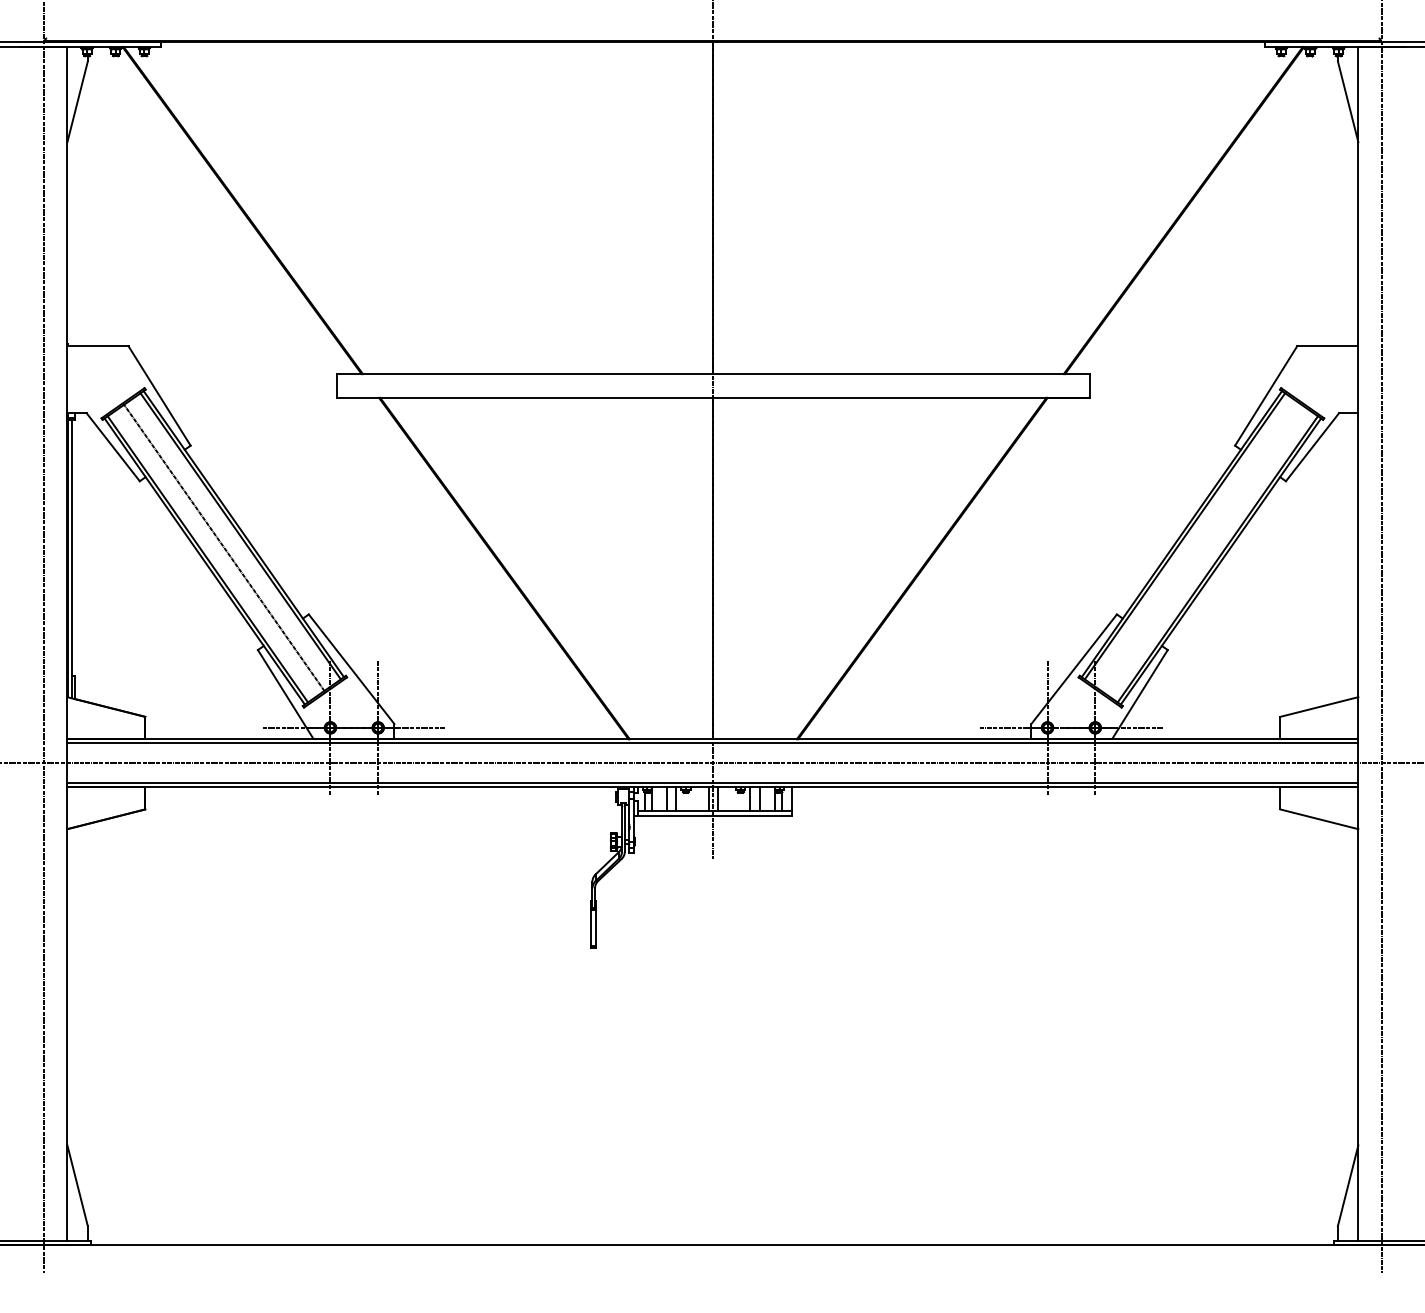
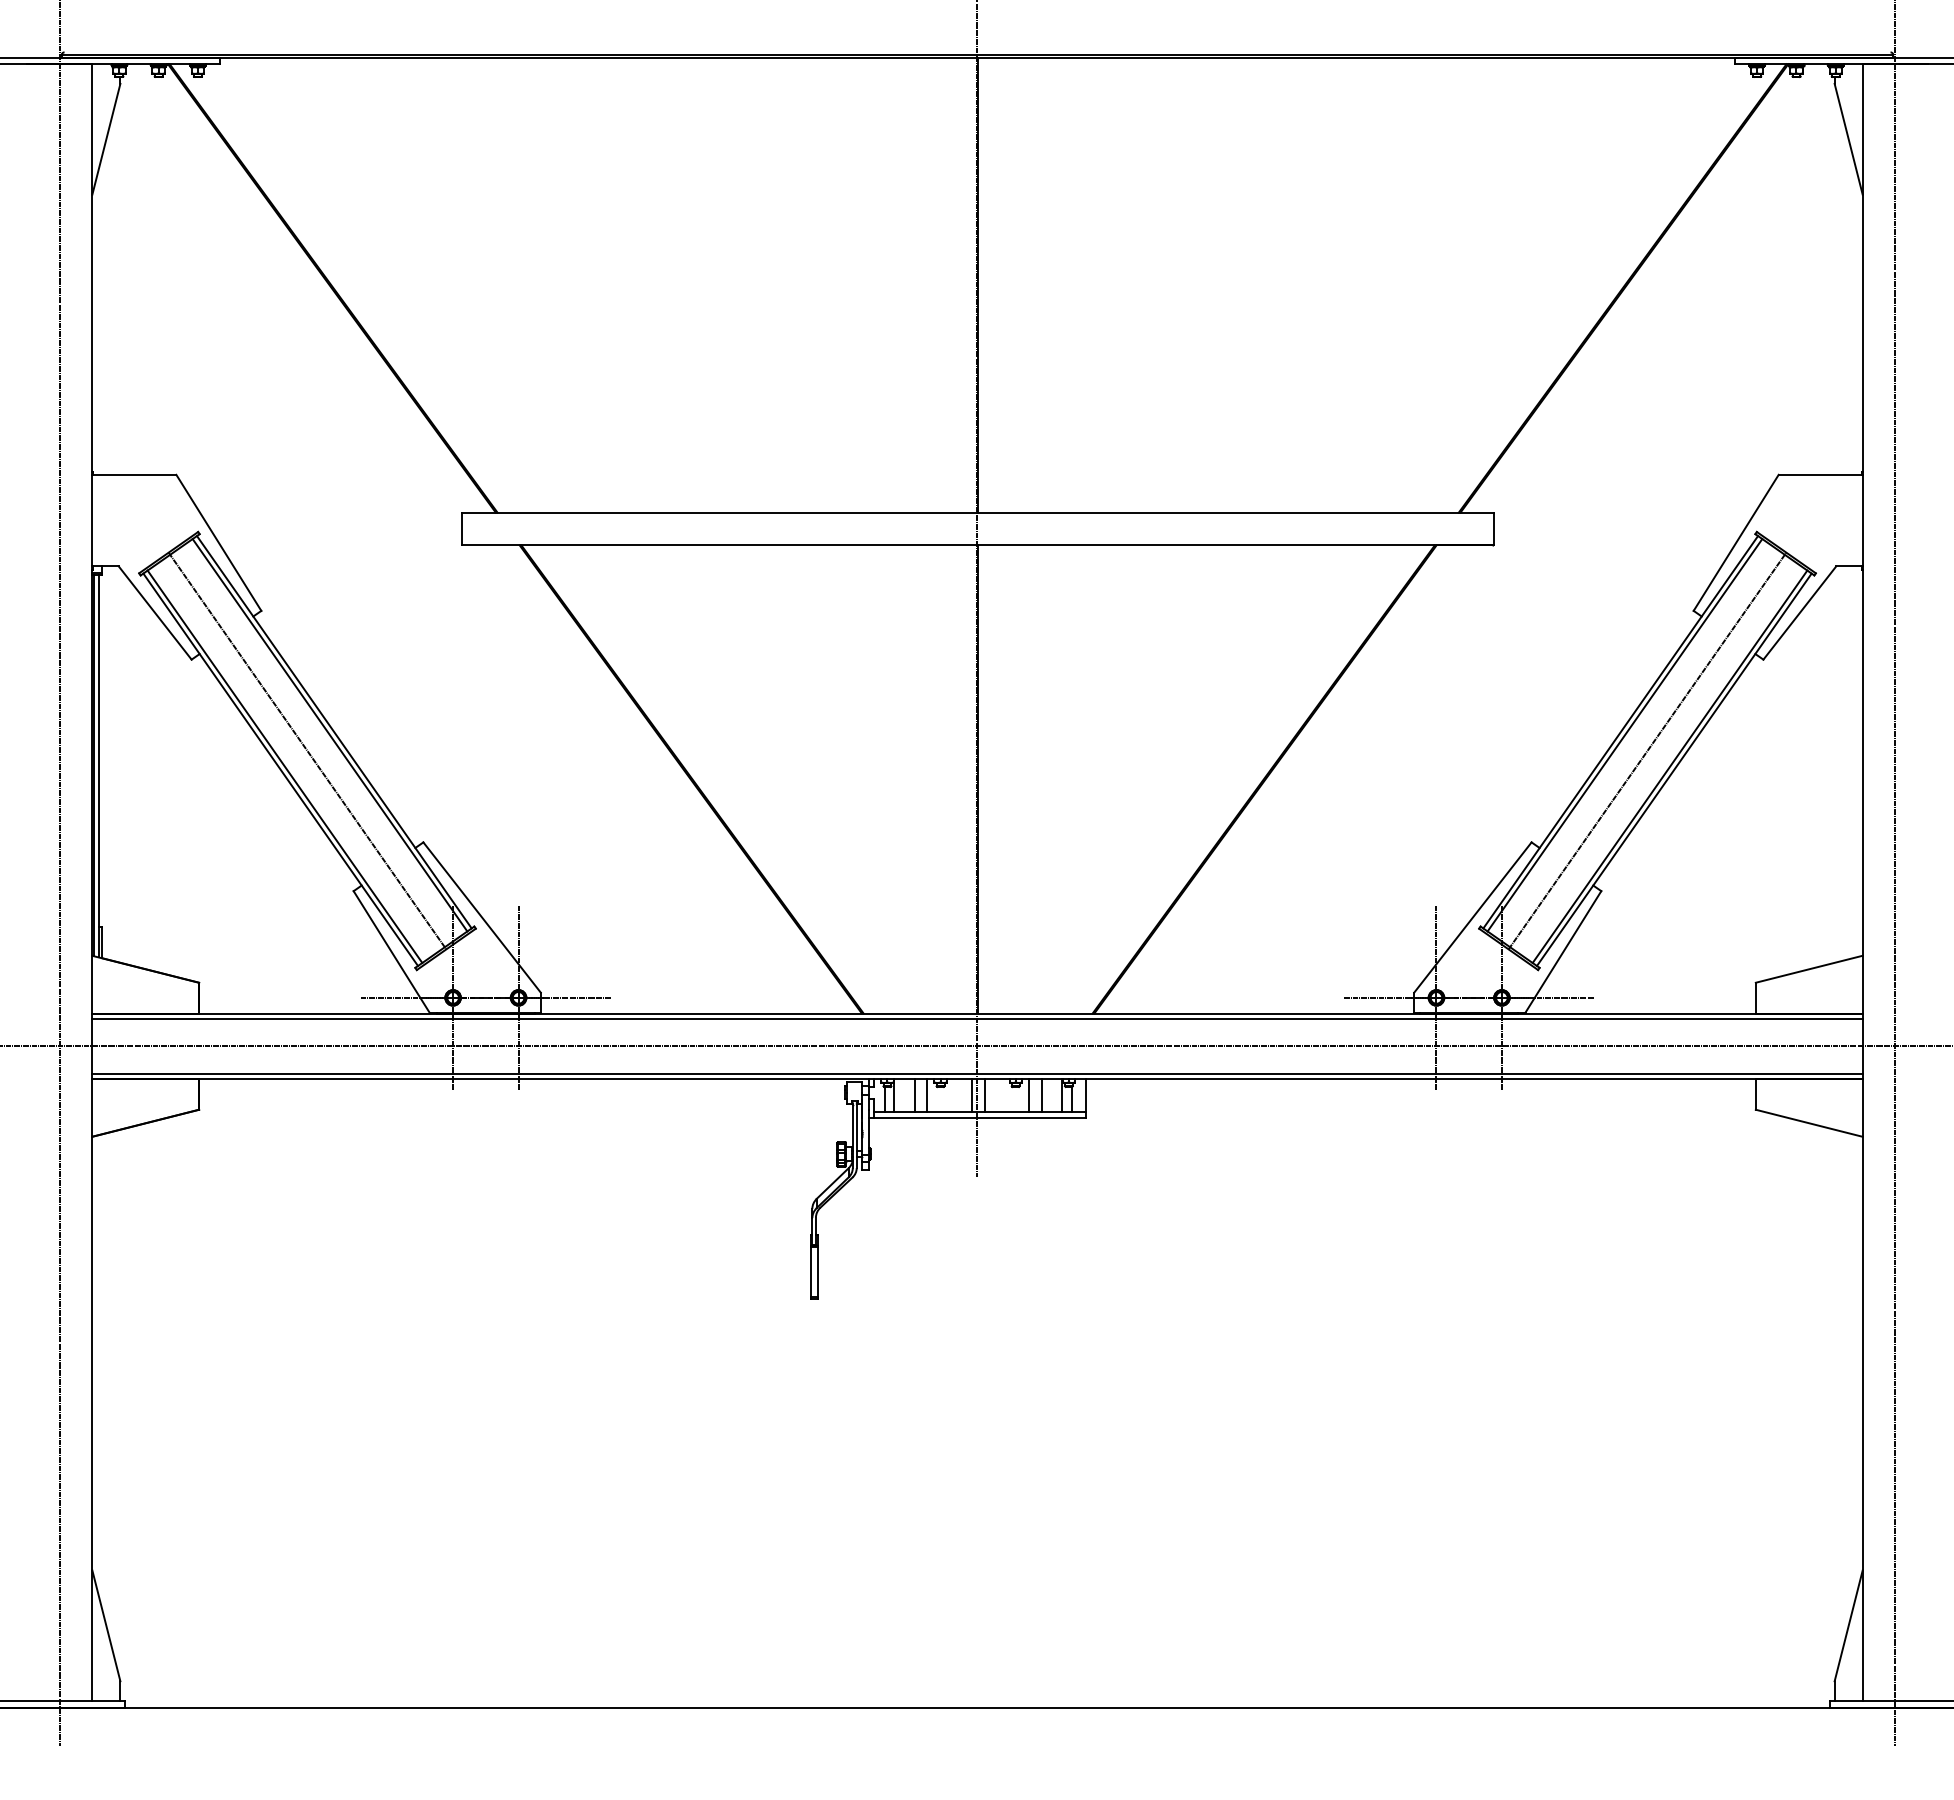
line: (1201, 547) -> (1647, 750), added

